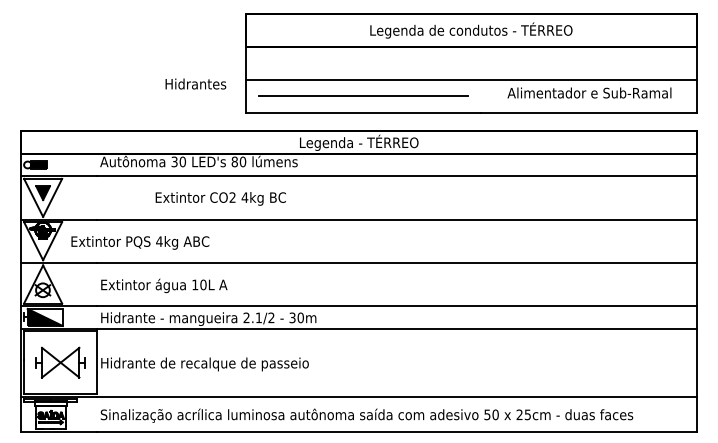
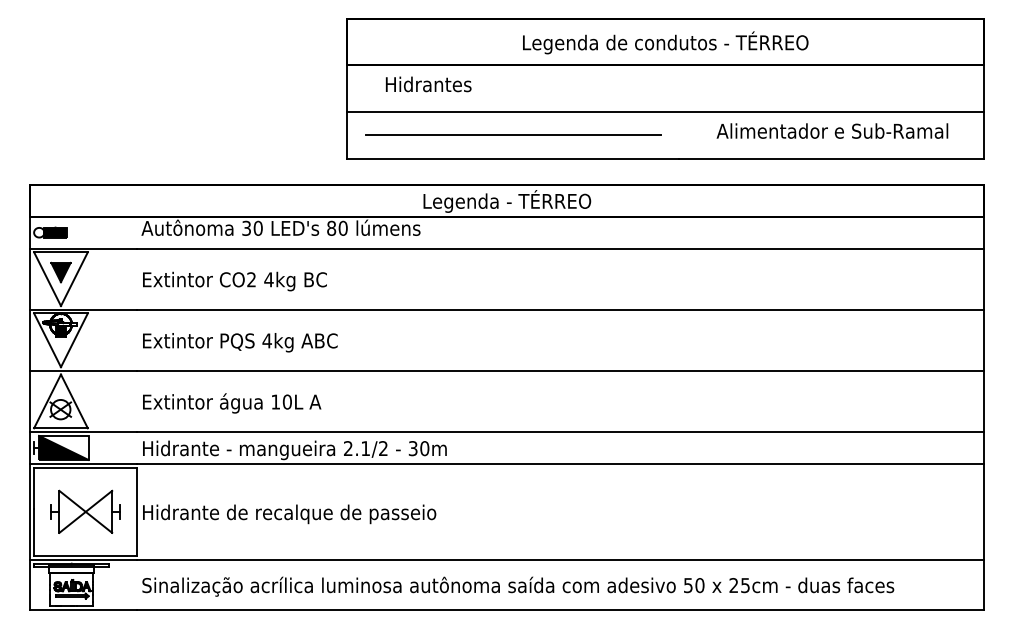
text: (195, 84) -> (428, 84), moved
text: (220, 198) -> (234, 281), moved
text: (140, 242) -> (240, 342), moved

